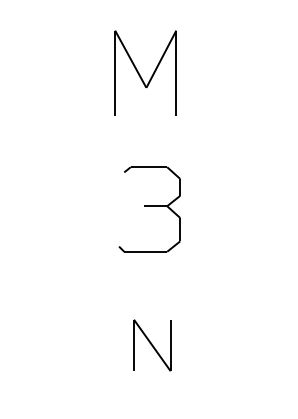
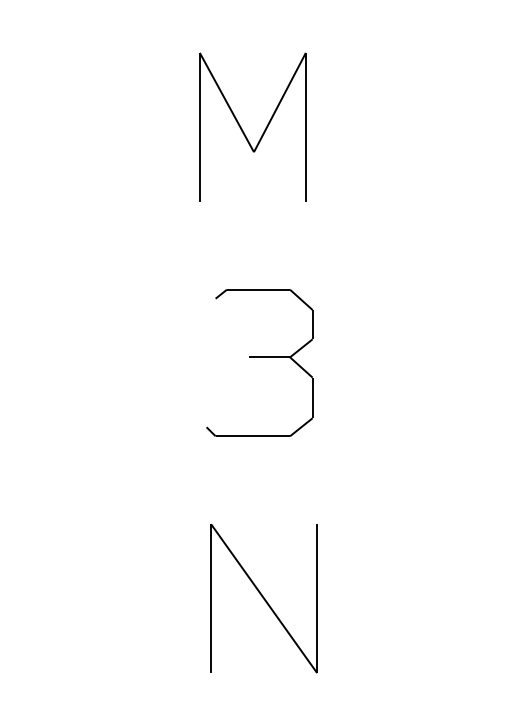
part: (152, 345) -> (264, 598), size x1.67

